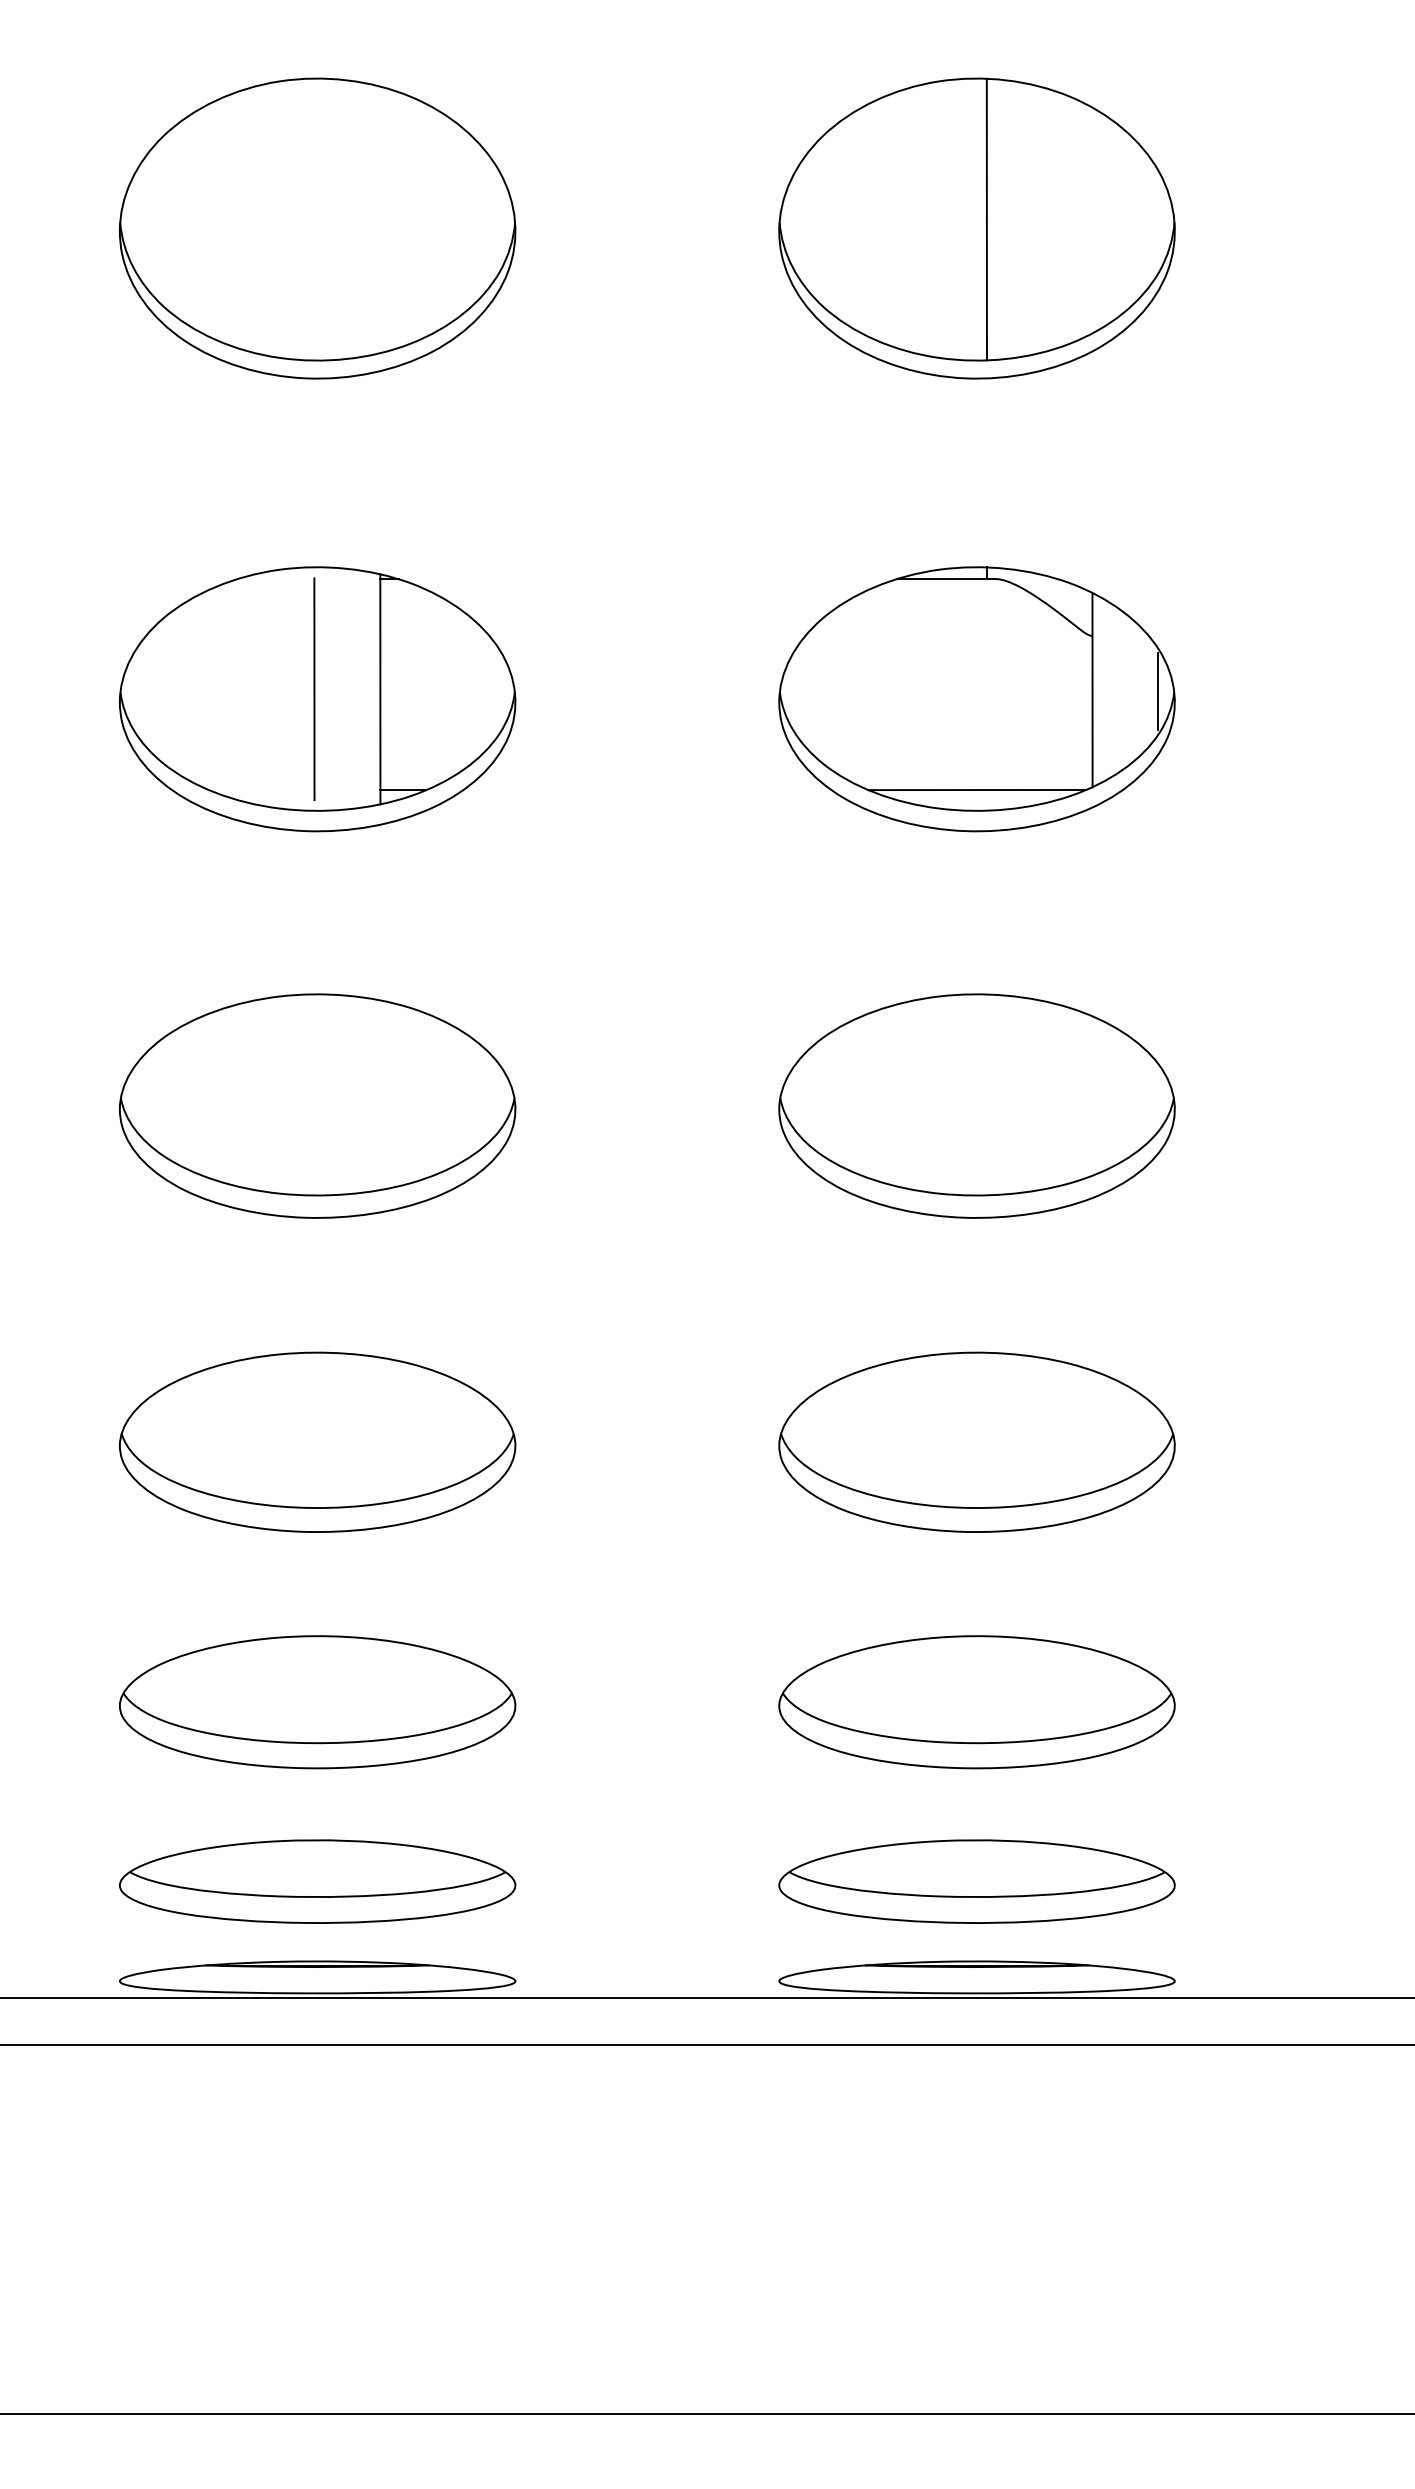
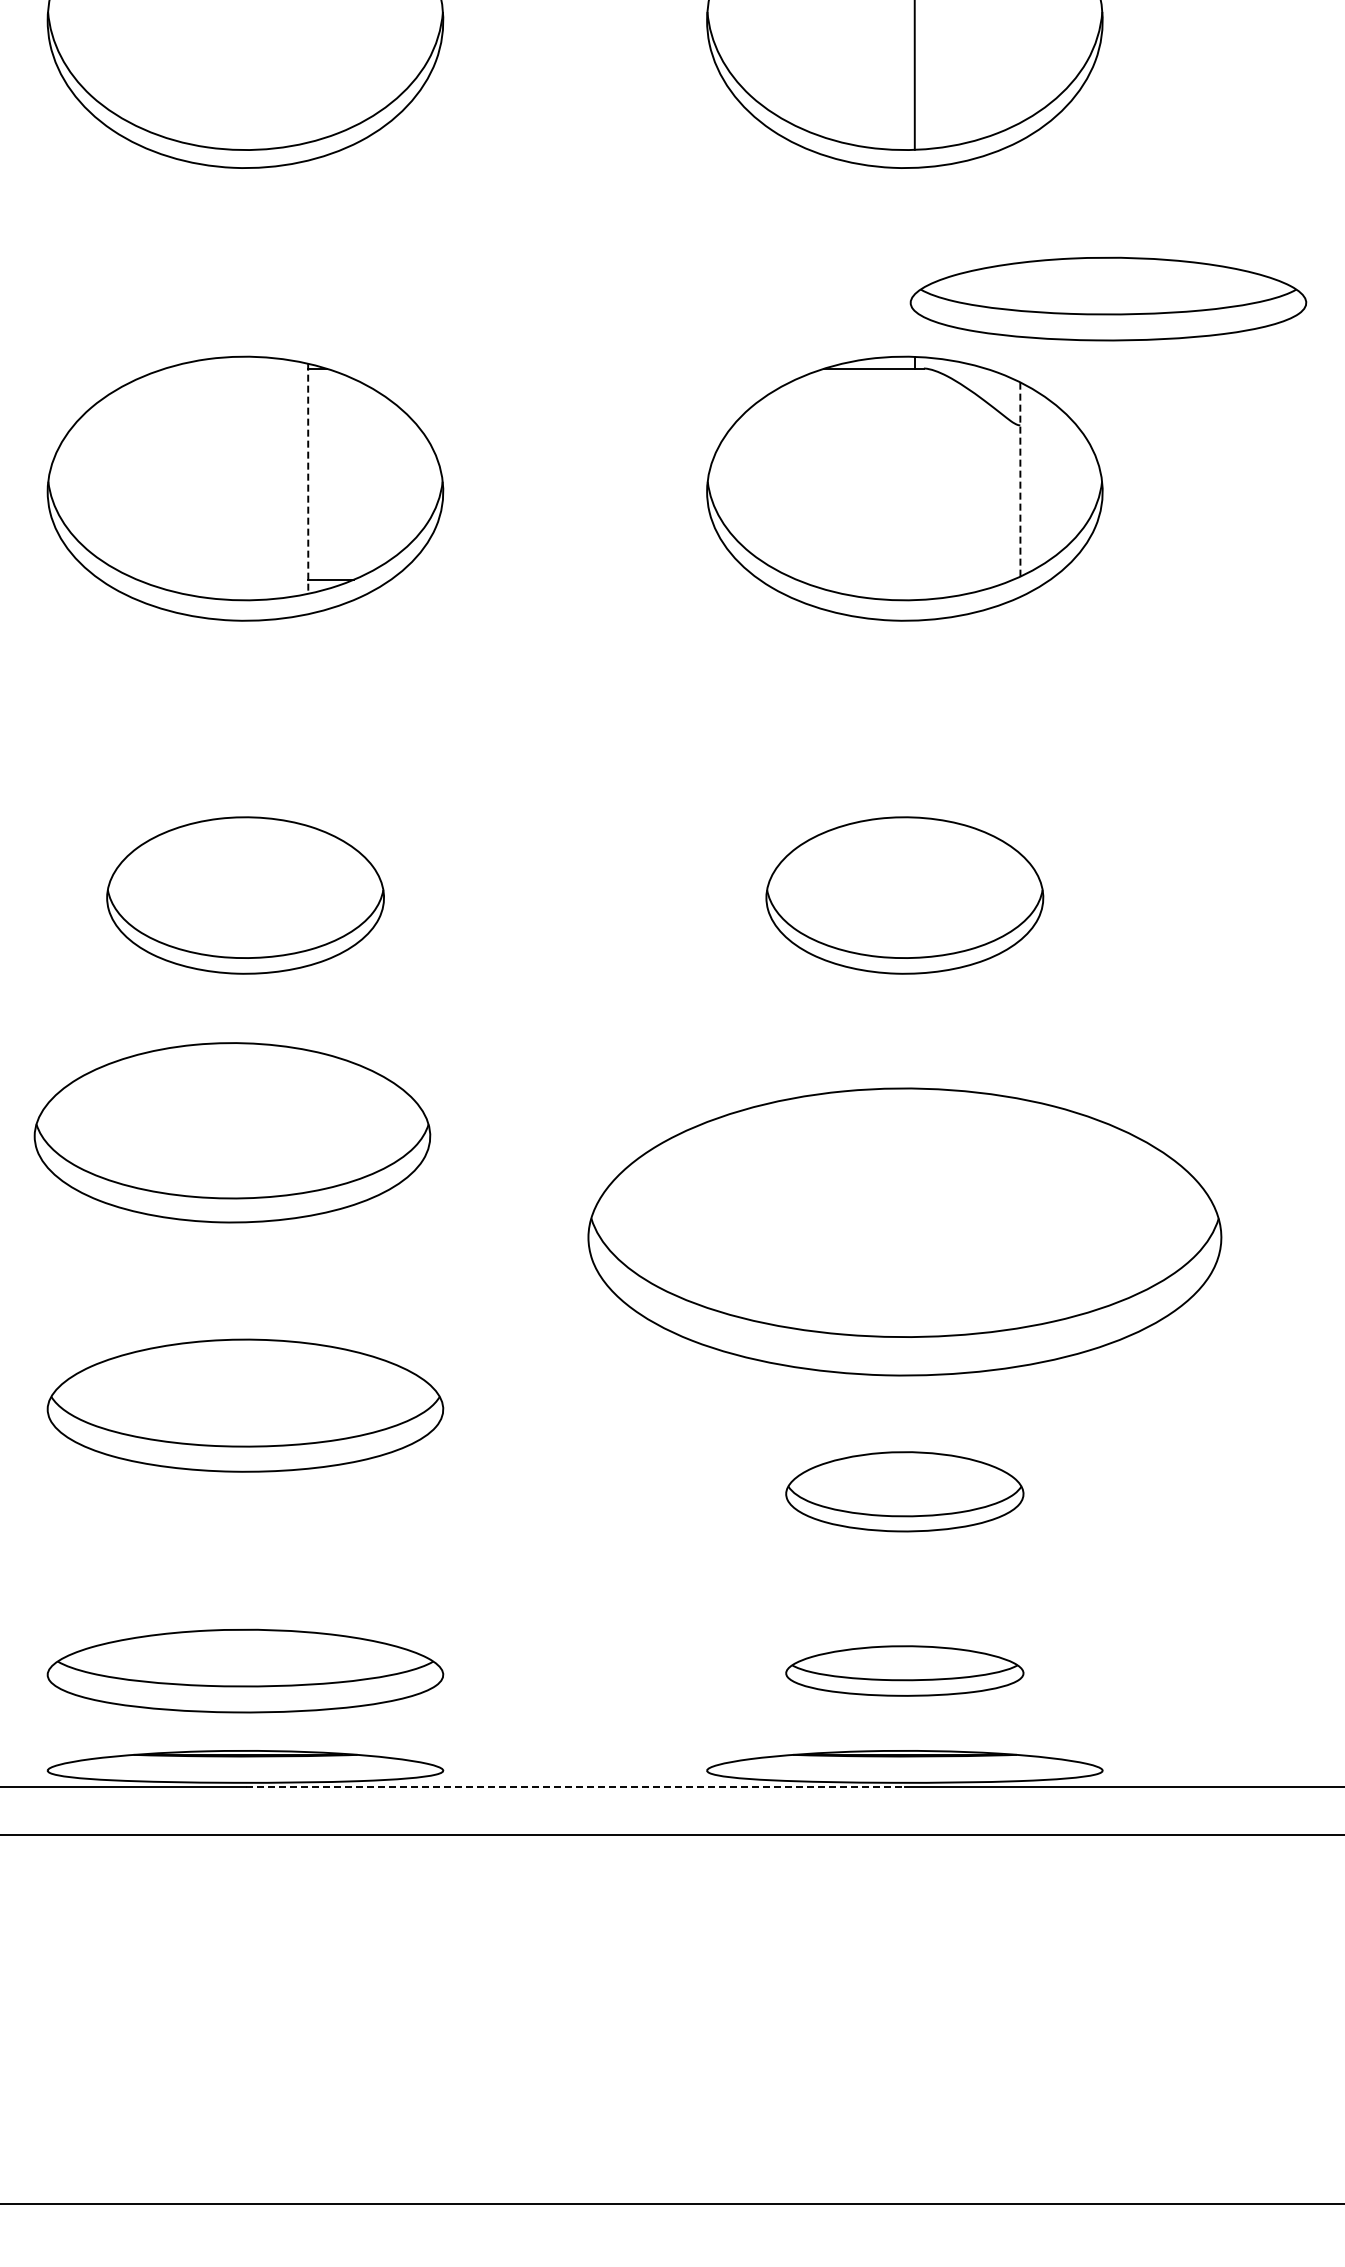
part: (1180, 509) -> (1108, 298), added
line: (314, 689) -> (242, 478), removed
line: (380, 689) -> (308, 478), solid -> dashed
line: (1092, 689) -> (1020, 478), solid -> dashed
line: (1158, 691) -> (1086, 480), removed
line: (977, 789) -> (905, 578), removed
part: (317, 1105) -> (245, 894), size x0.7
part: (976, 1105) -> (904, 894), size x0.7
part: (317, 1441) -> (232, 1131), moved
part: (976, 1441) -> (904, 1230), size x1.6
part: (317, 1702) -> (245, 1405), moved
part: (976, 1702) -> (904, 1491), size x0.6
part: (976, 1881) -> (904, 1670), size x0.6
line: (647, 1997) -> (575, 1786), solid -> dashed

